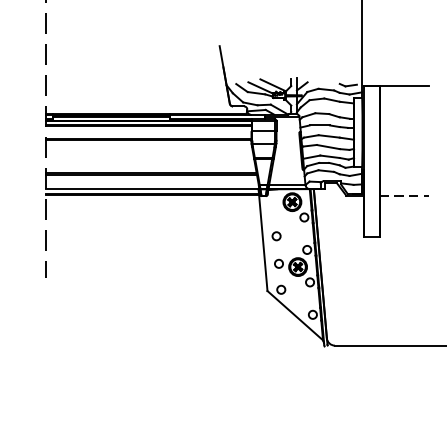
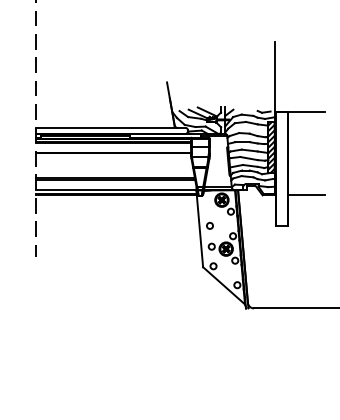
line: (139, 105) -> (106, 127), added
hatch: (358, 132) -> (271, 147), added
line: (404, 195) -> (306, 195), dashed -> solid

